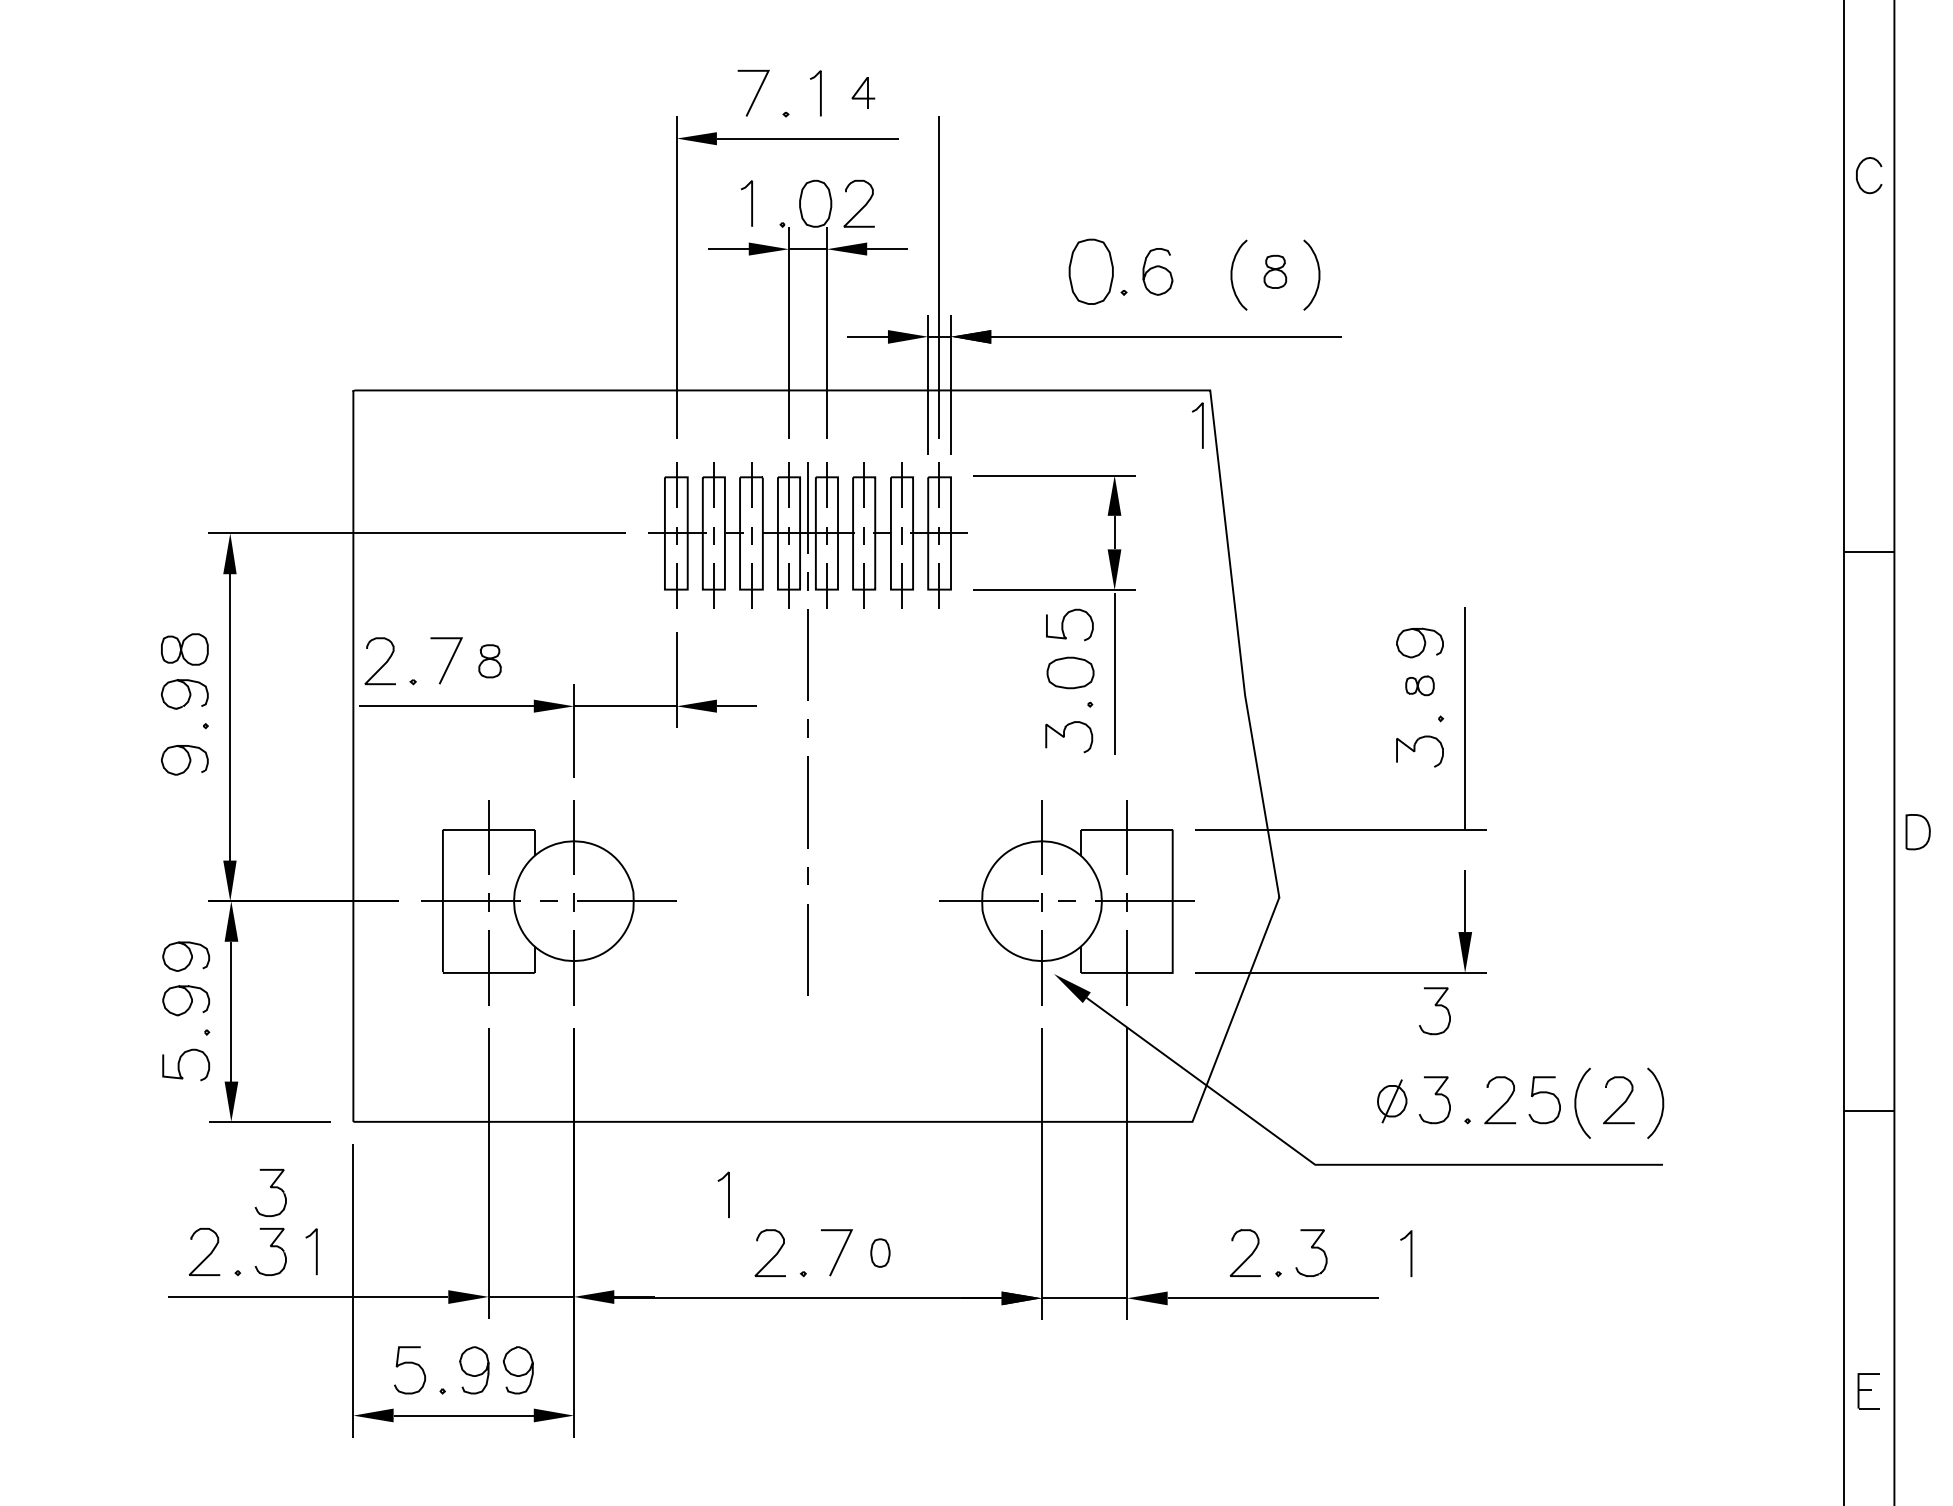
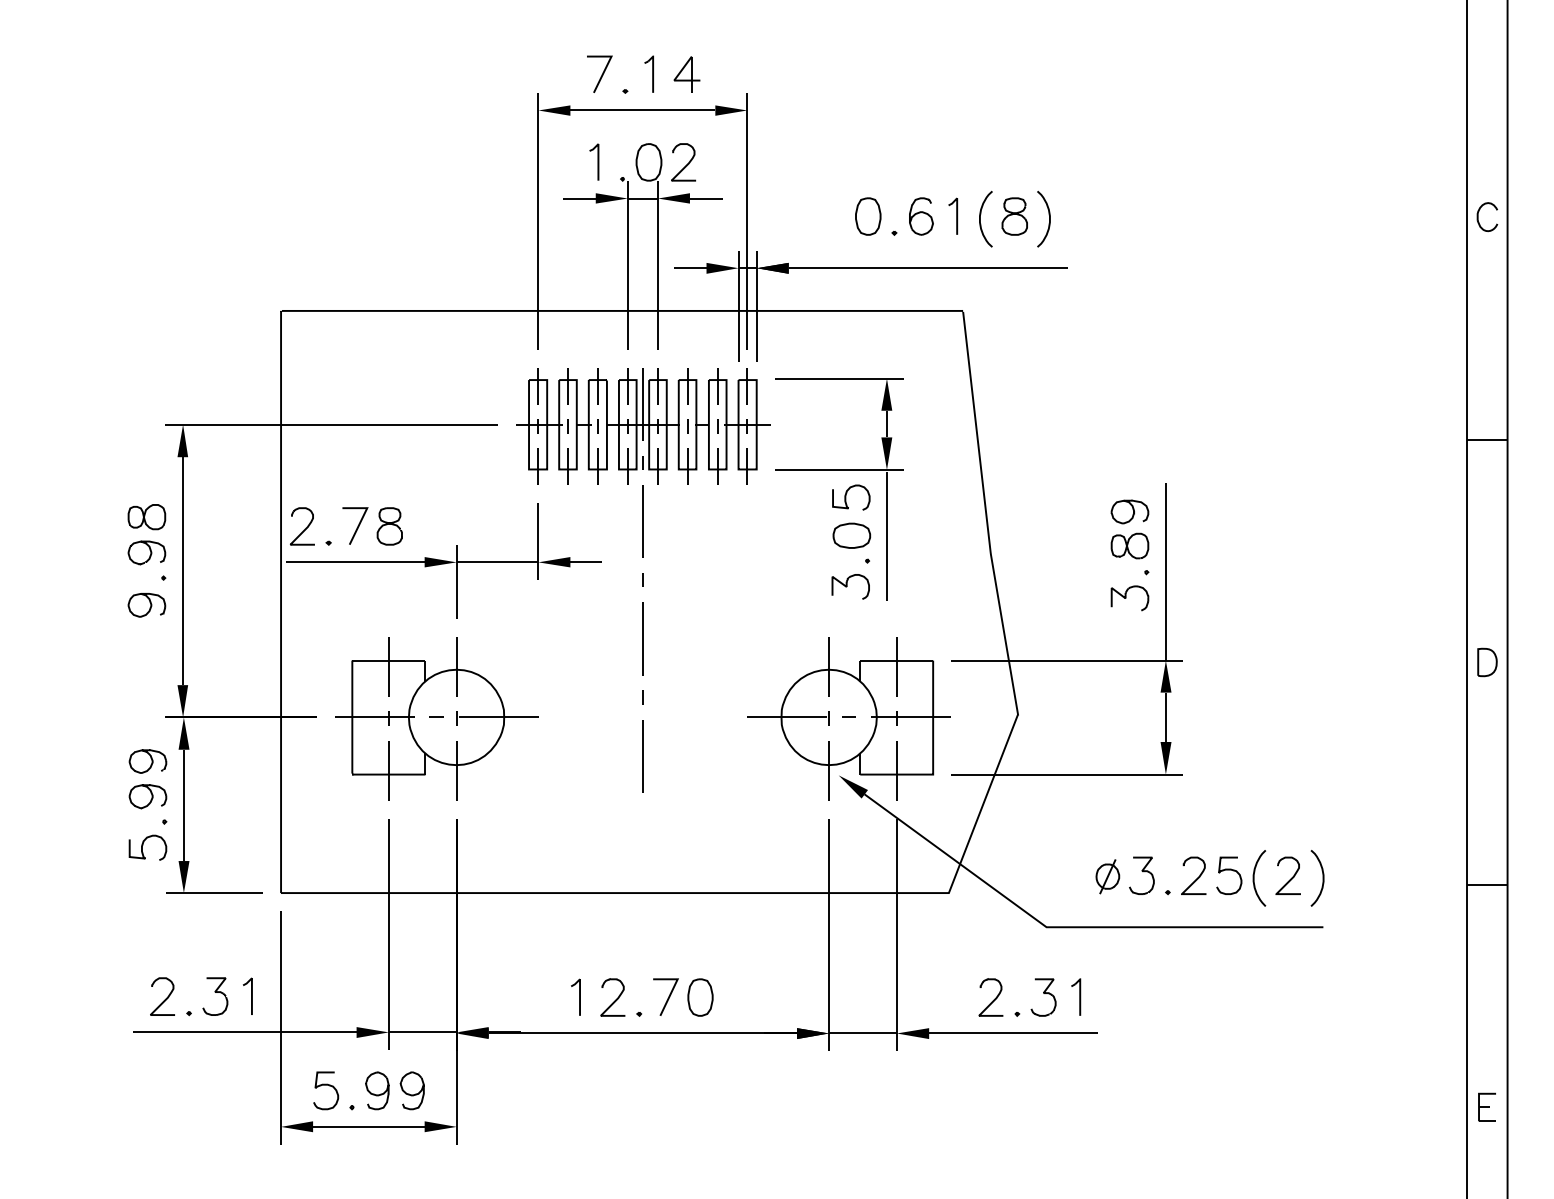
part: (863, 92) -> (687, 73), size x1.43
fill: (919, 138) -> (731, 110), added
curve: (1857, 175) -> (1478, 217), moved
part: (1090, 271) -> (867, 216), size x0.71
part: (1275, 271) -> (1014, 216), size x1.43
curve: (1202, 425) -> (956, 216), moved
part: (489, 661) -> (389, 526), size x1.43
part: (1419, 685) -> (1129, 545), size x1.67
part: (1917, 832) -> (1486, 662), moved
fill: (1465, 849) -> (1166, 676), added
curve: (1435, 1006) -> (1142, 801), removed
curve: (270, 1188) -> (215, 946), removed
curve: (728, 1194) -> (579, 997), moved
part: (880, 1252) -> (700, 997), size x1.67
curve: (1410, 1253) -> (1079, 997), moved
fill: (594, 1298) -> (472, 1033), added

